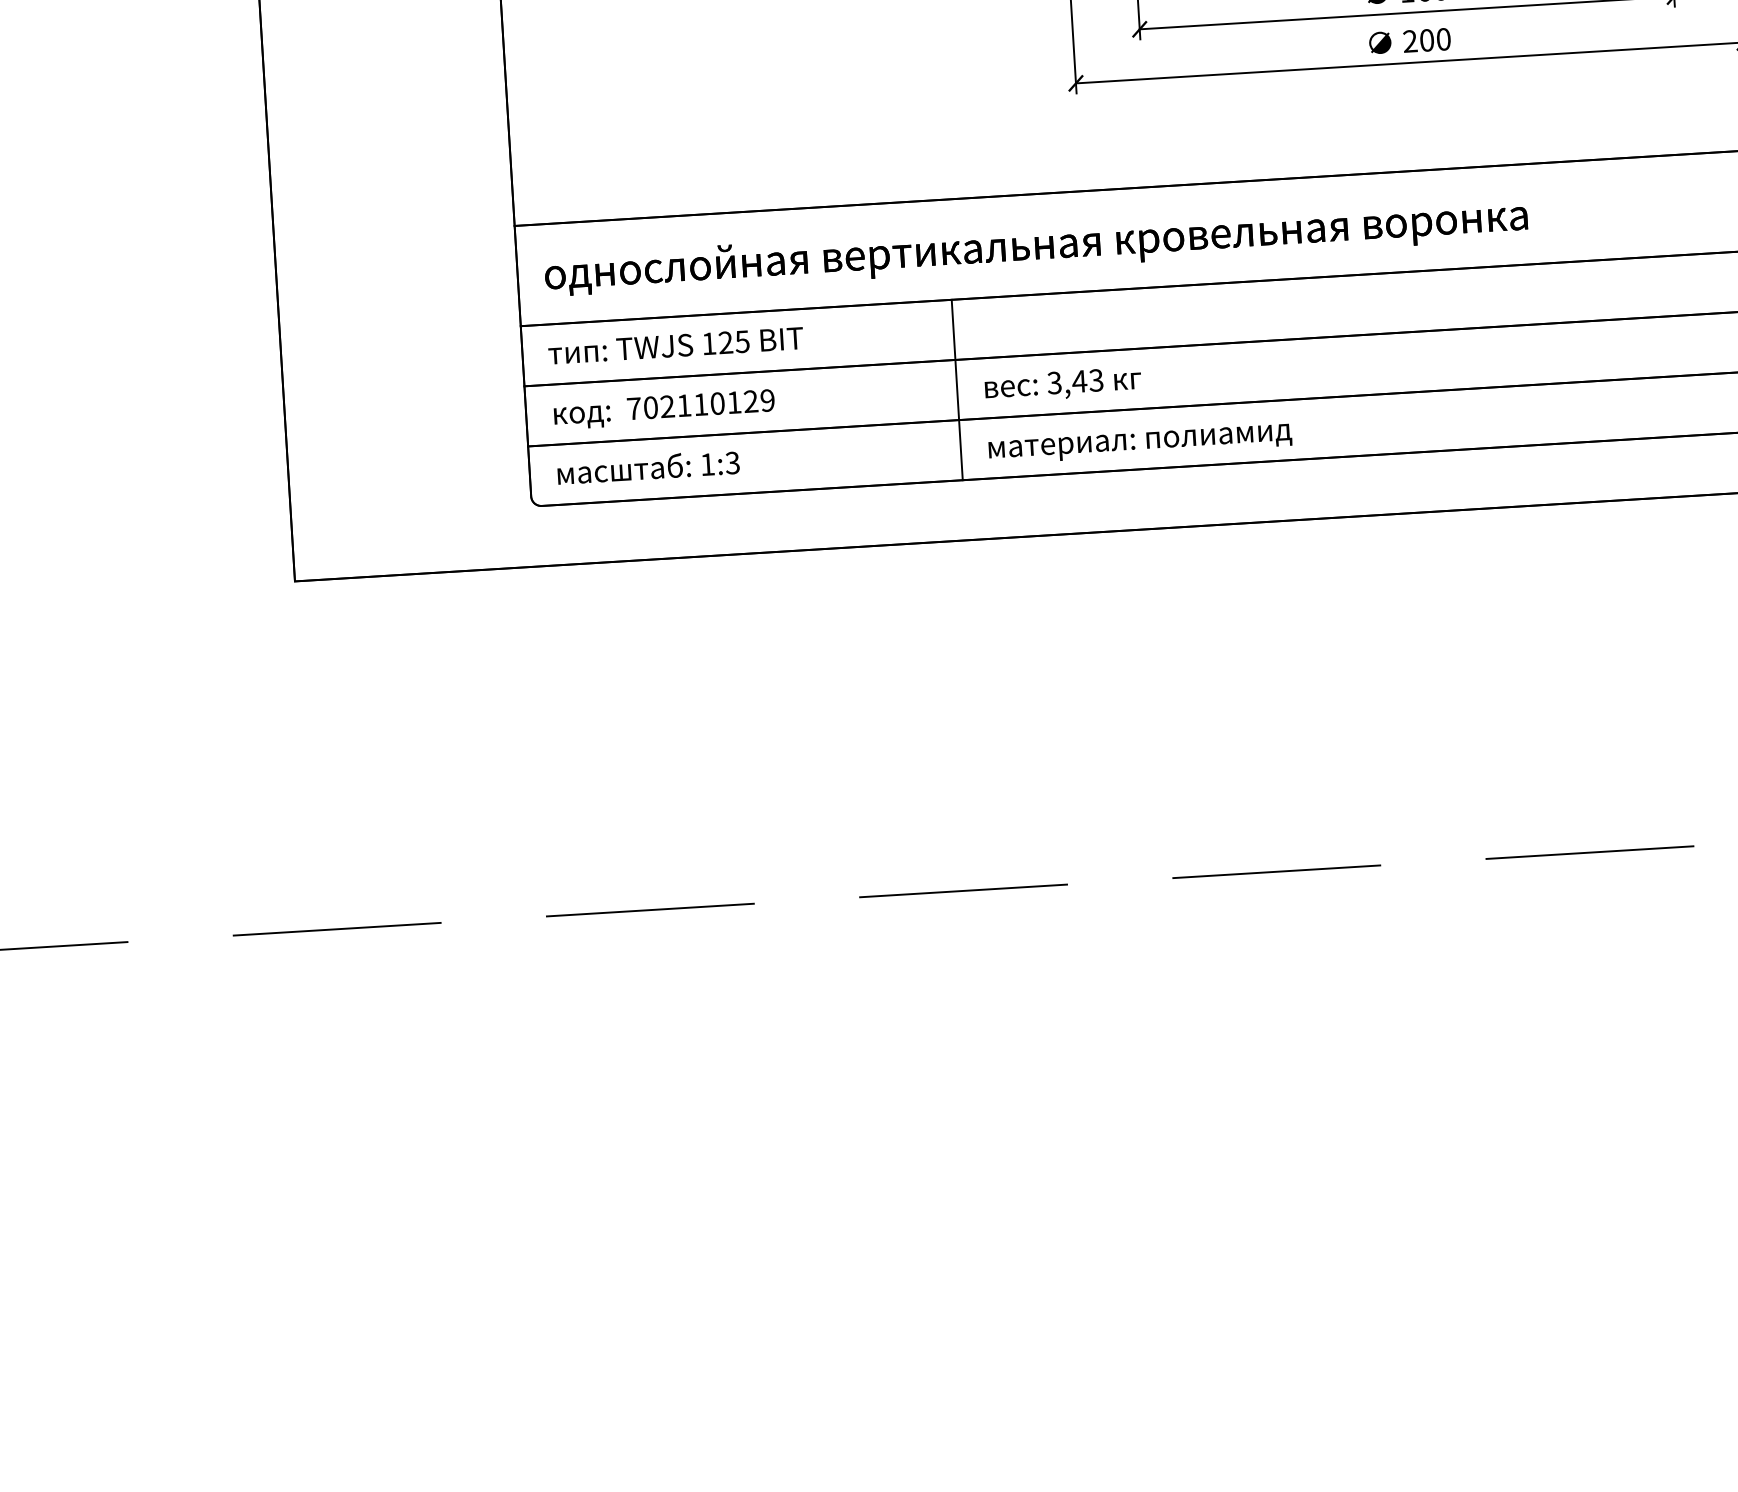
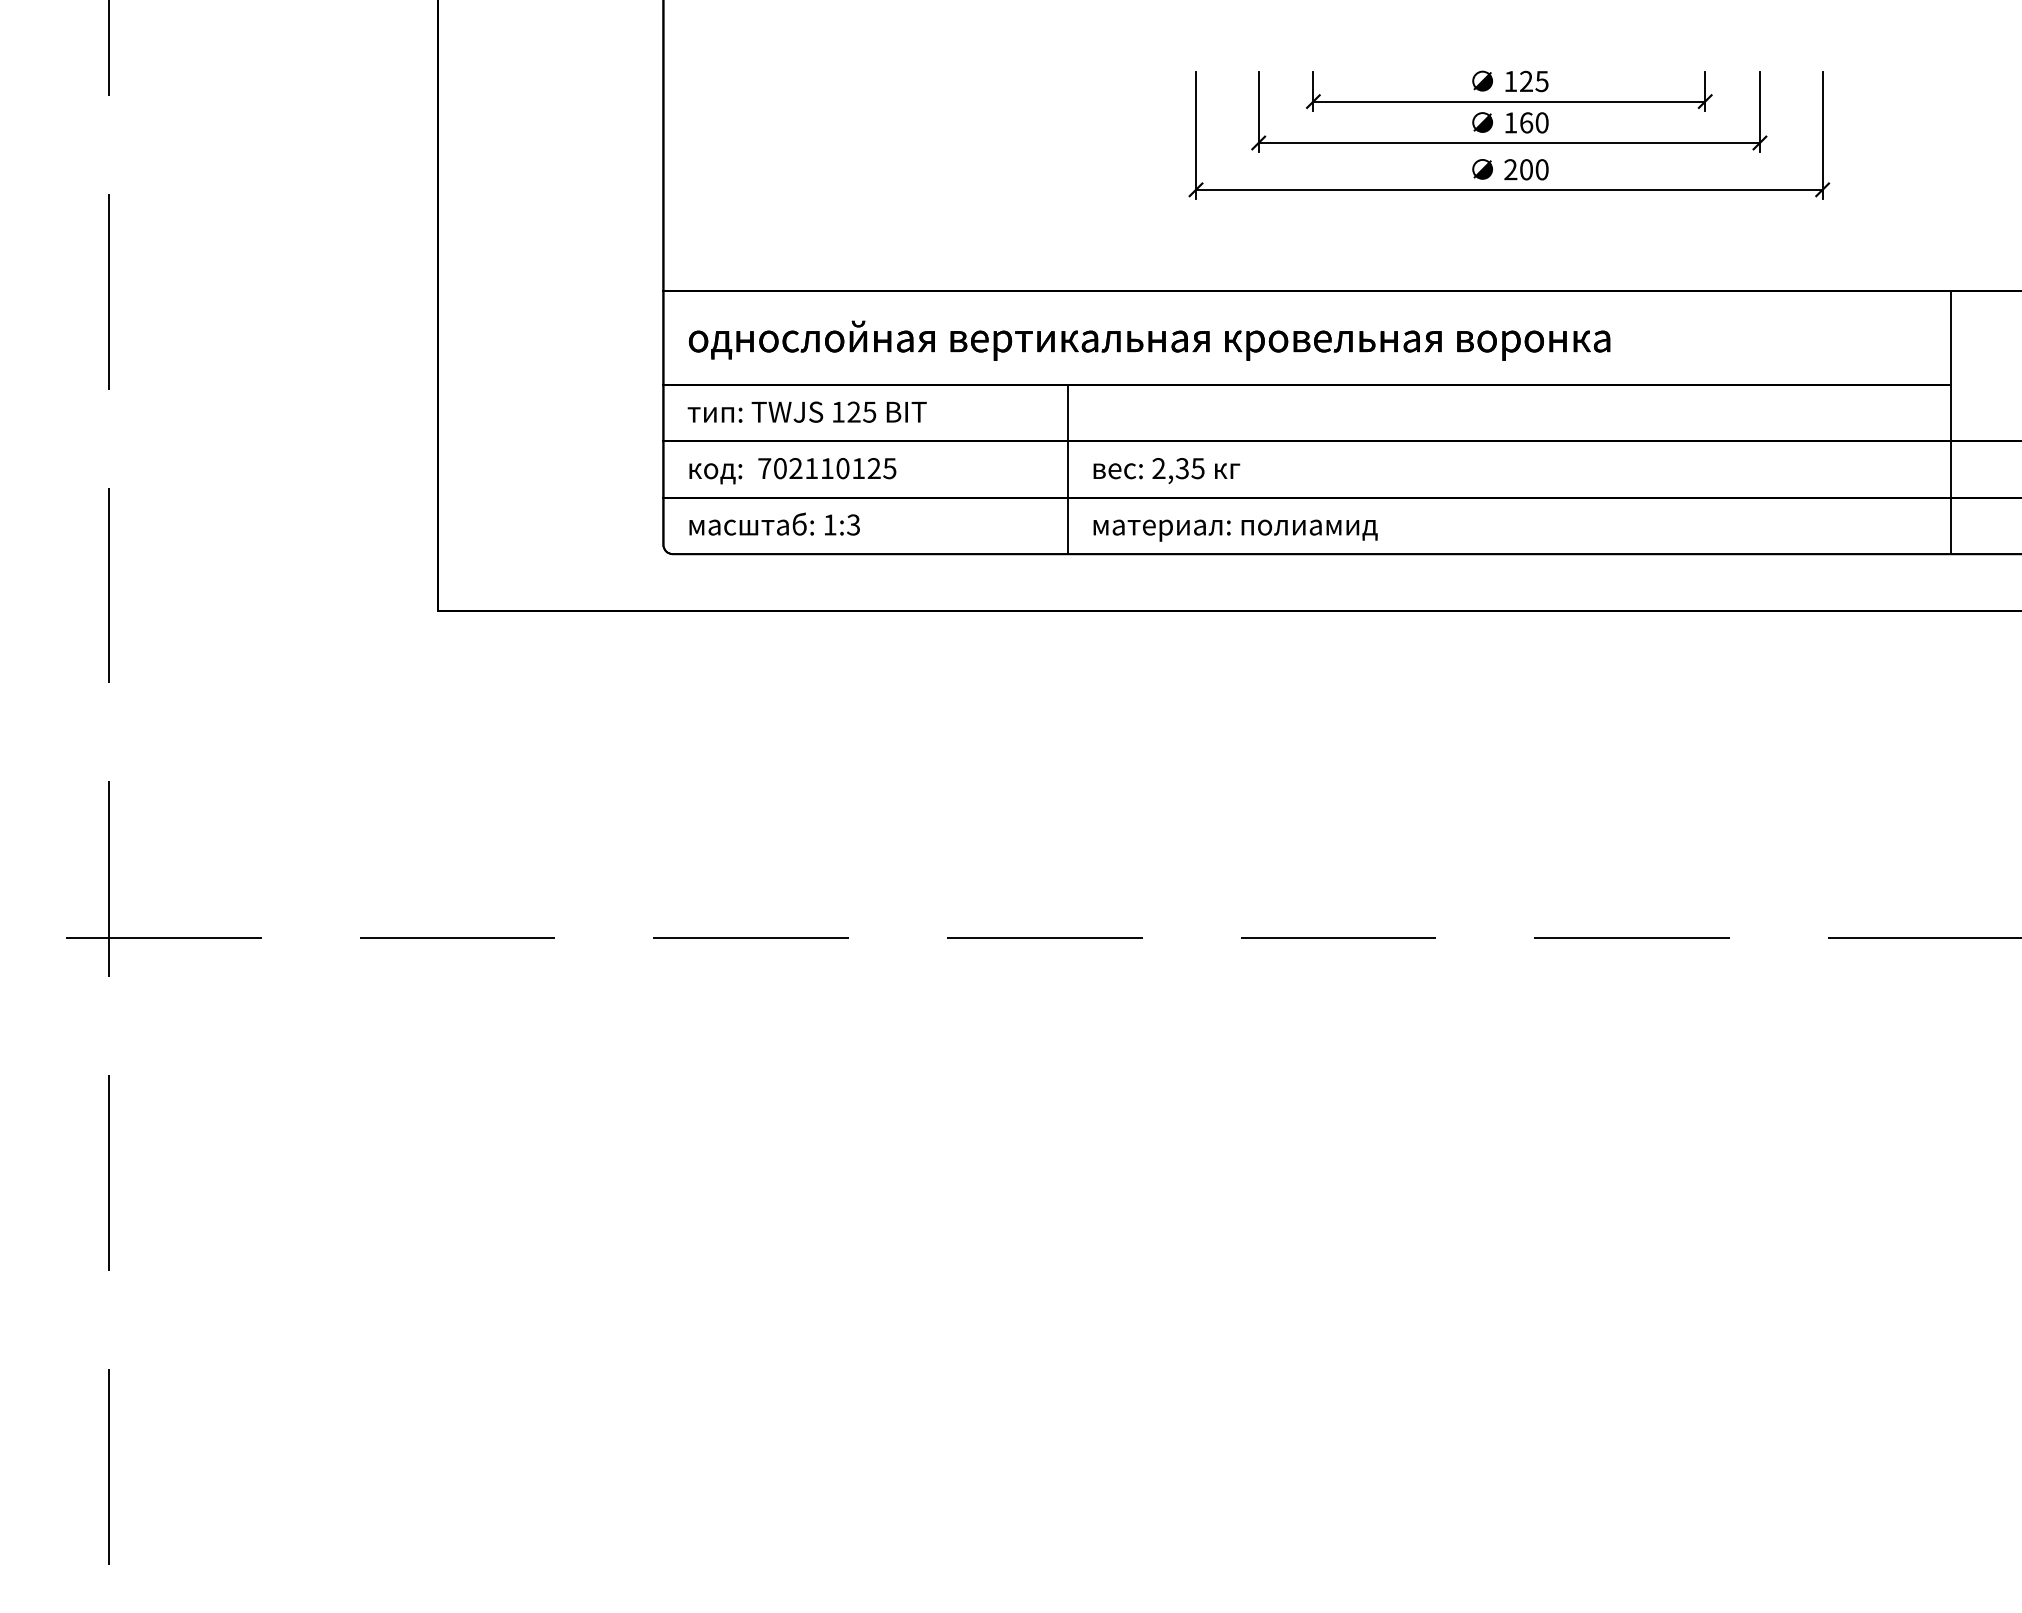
text: (1075, 381) -> (1178, 468), 3,43 -> 2,35
text: (767, 400) -> (889, 468), 702110129 -> 702110125

